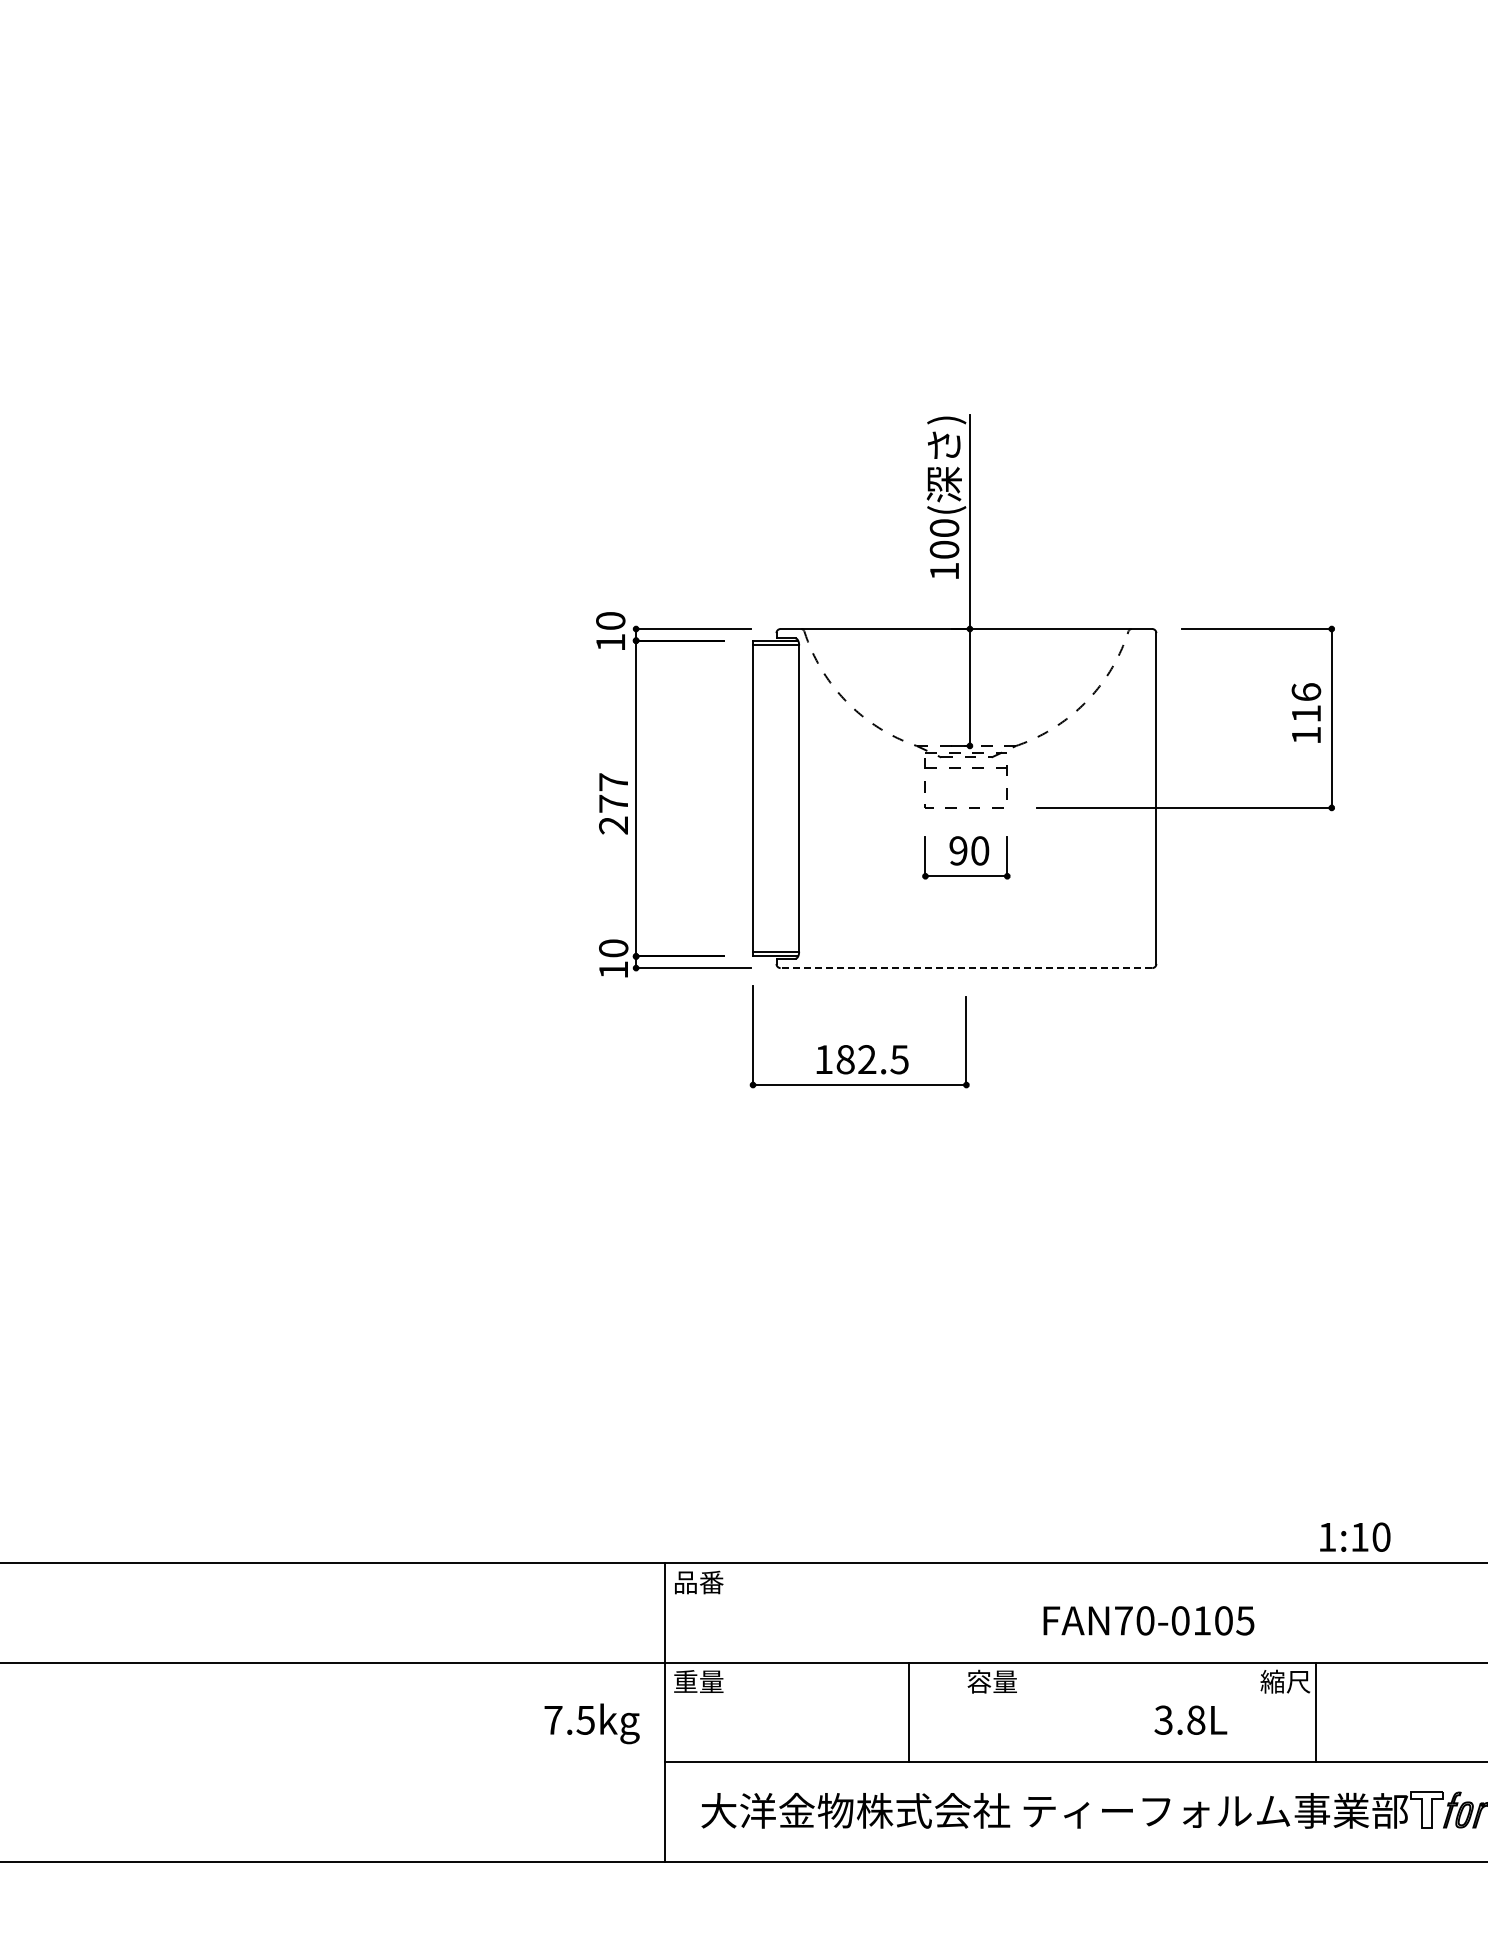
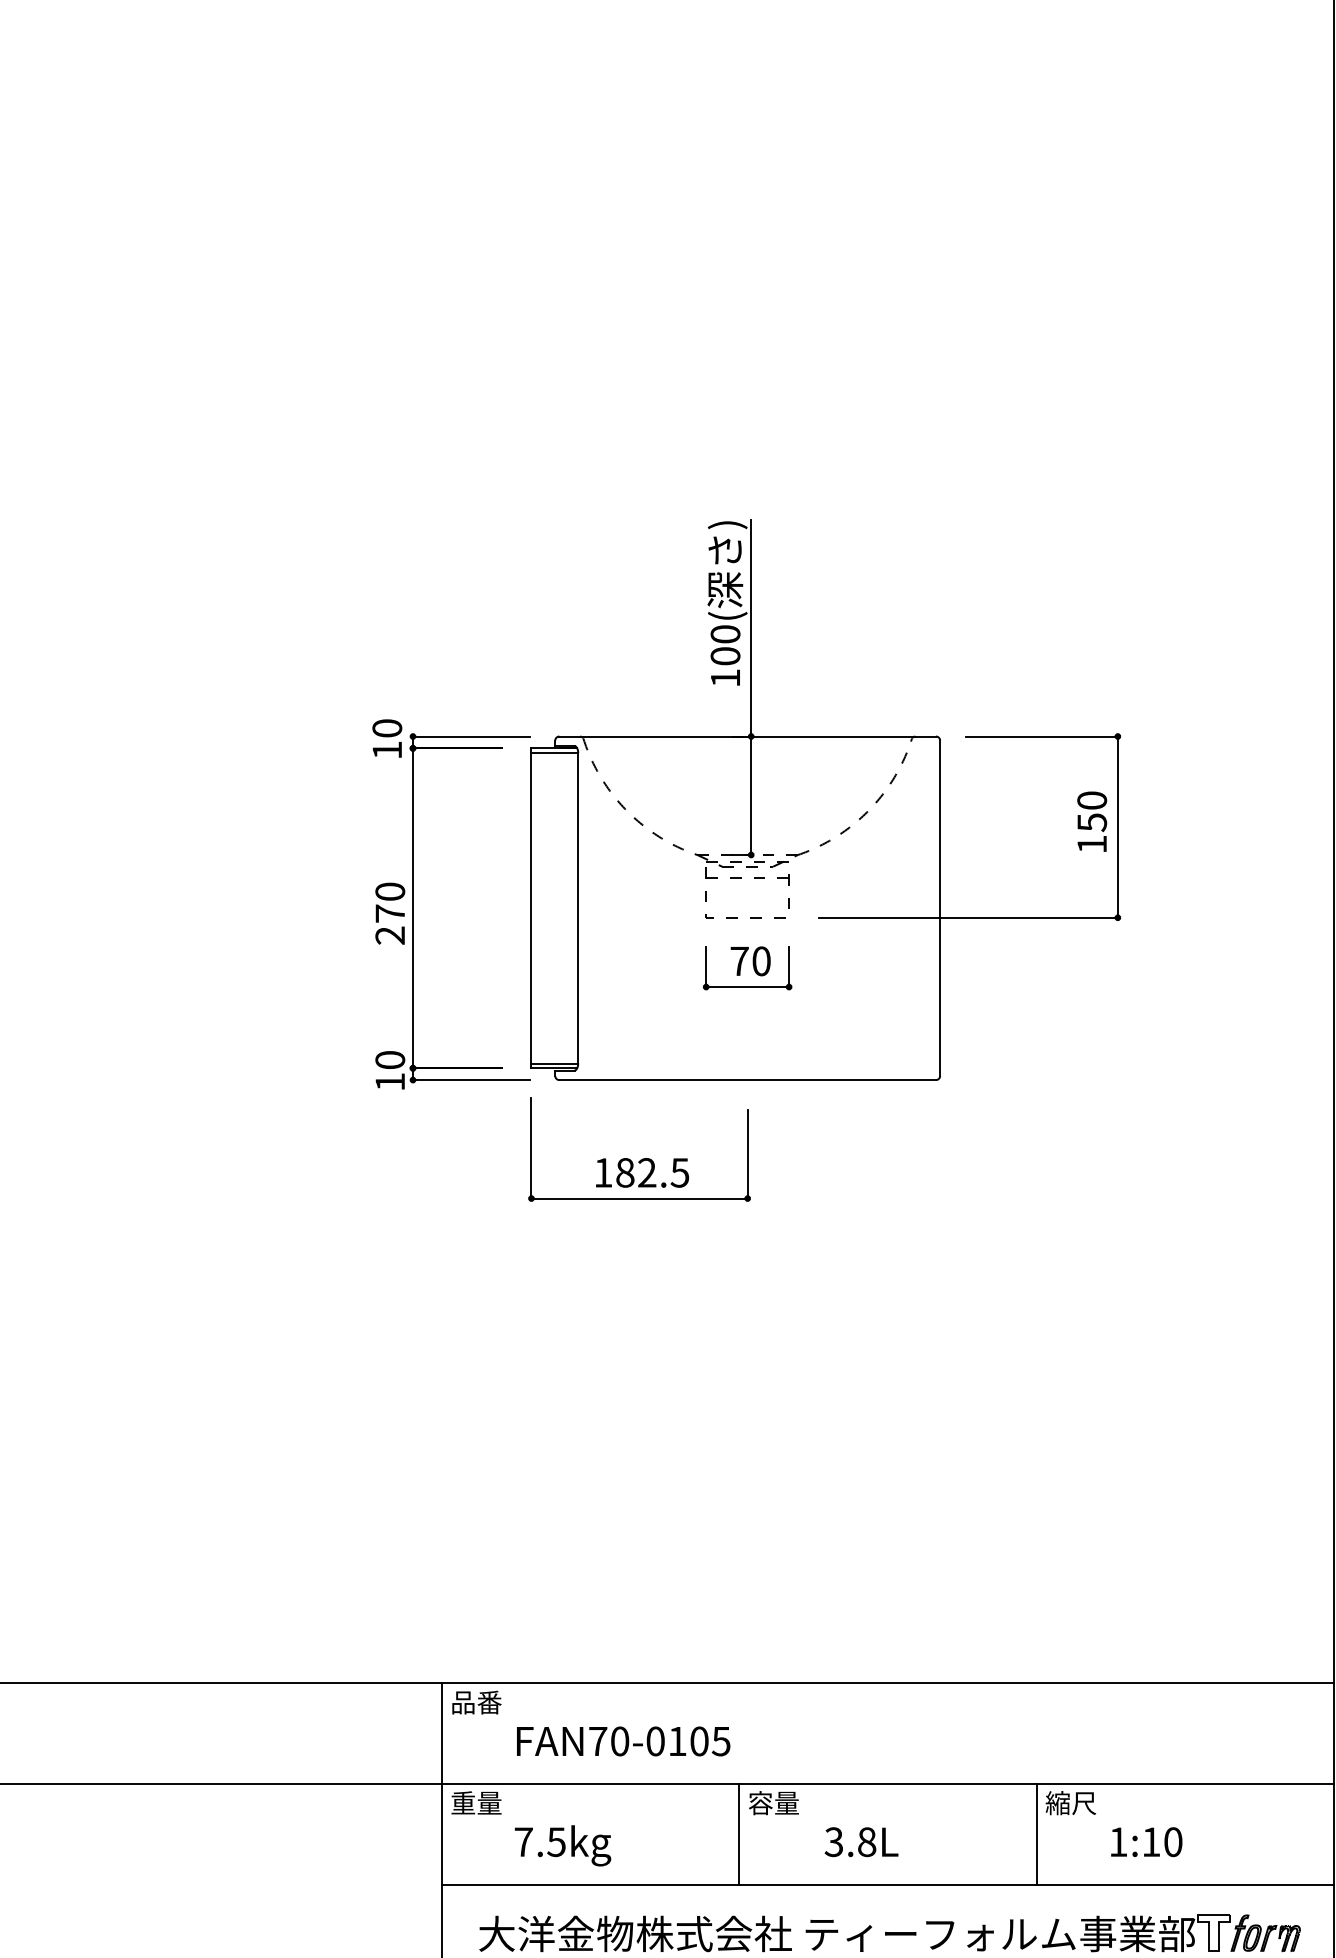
text: (1306, 703) -> (1092, 811), 116 -> 150
text: (613, 782) -> (390, 892), 277 -> 270
text: (958, 850) -> (739, 960), 90 -> 70
line: (966, 968) -> (747, 1080), dashed -> solid
text: (1355, 1536) -> (1146, 1841), moved
text: (1148, 1620) -> (623, 1741), moved
line: (909, 1712) -> (739, 1834), moved
line: (1315, 1712) -> (1036, 1834), moved
text: (1190, 1719) -> (861, 1841), moved
text: (591, 1723) -> (562, 1845), moved

